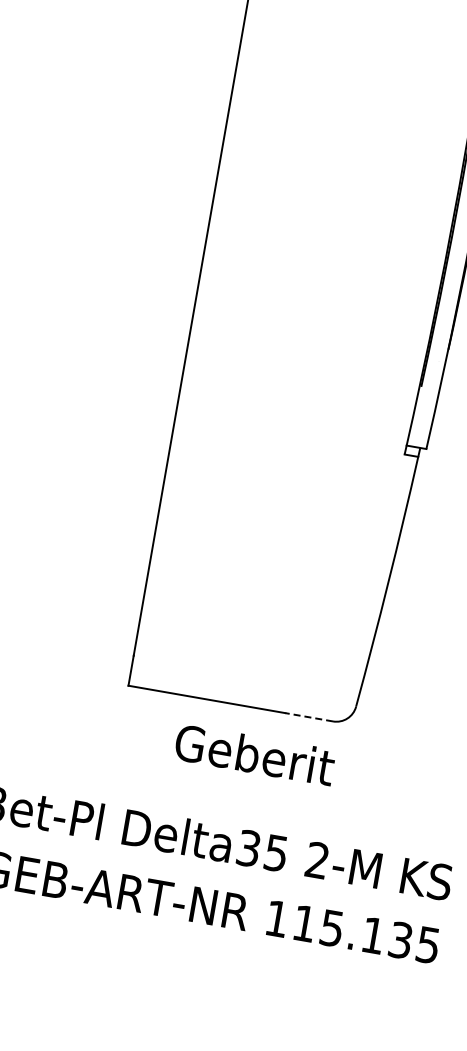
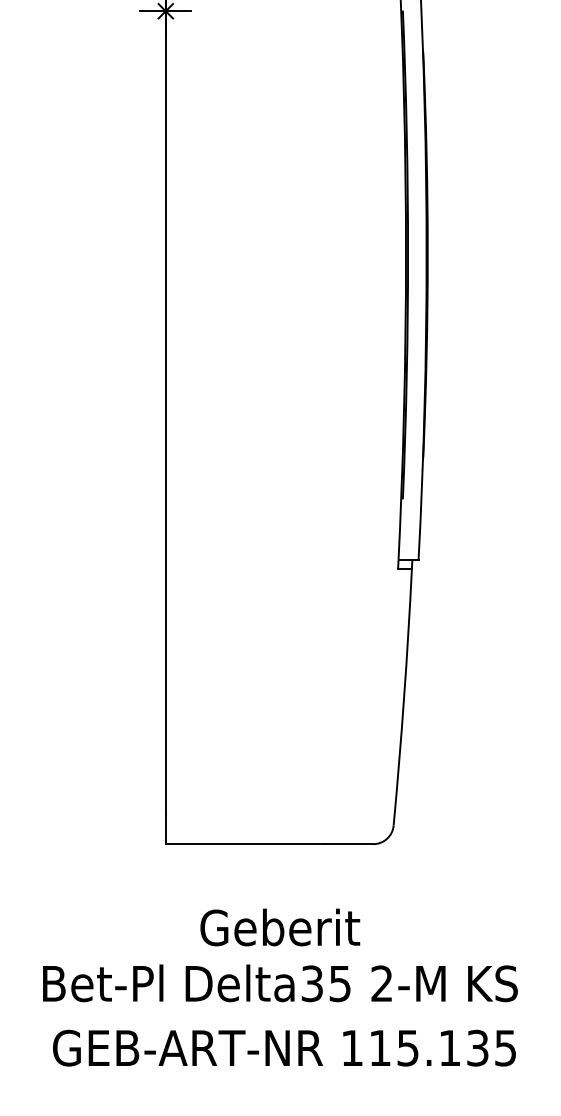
line: (308, 717) -> (348, 844), dashed -> solid
text: (255, 754) -> (280, 927), moved

